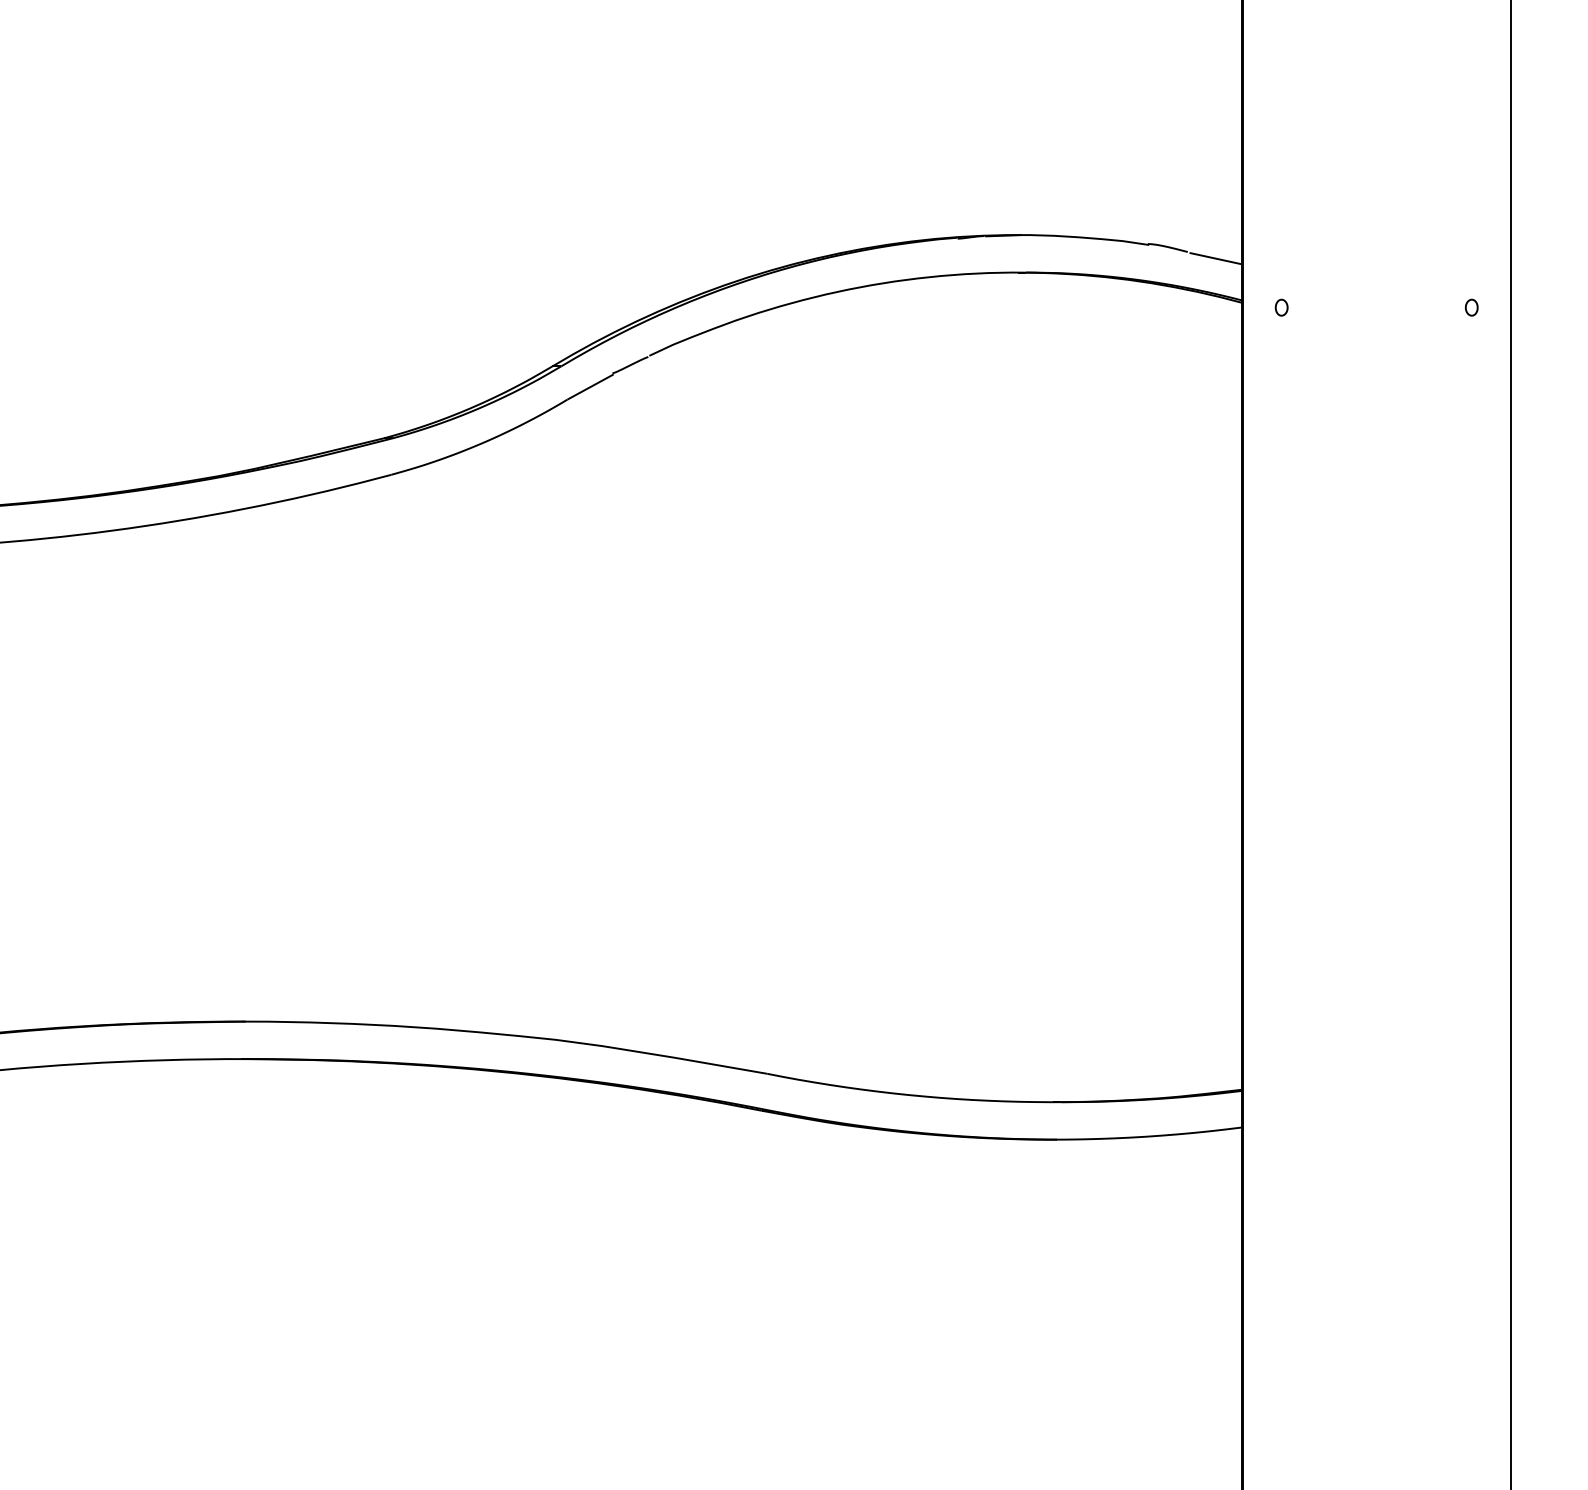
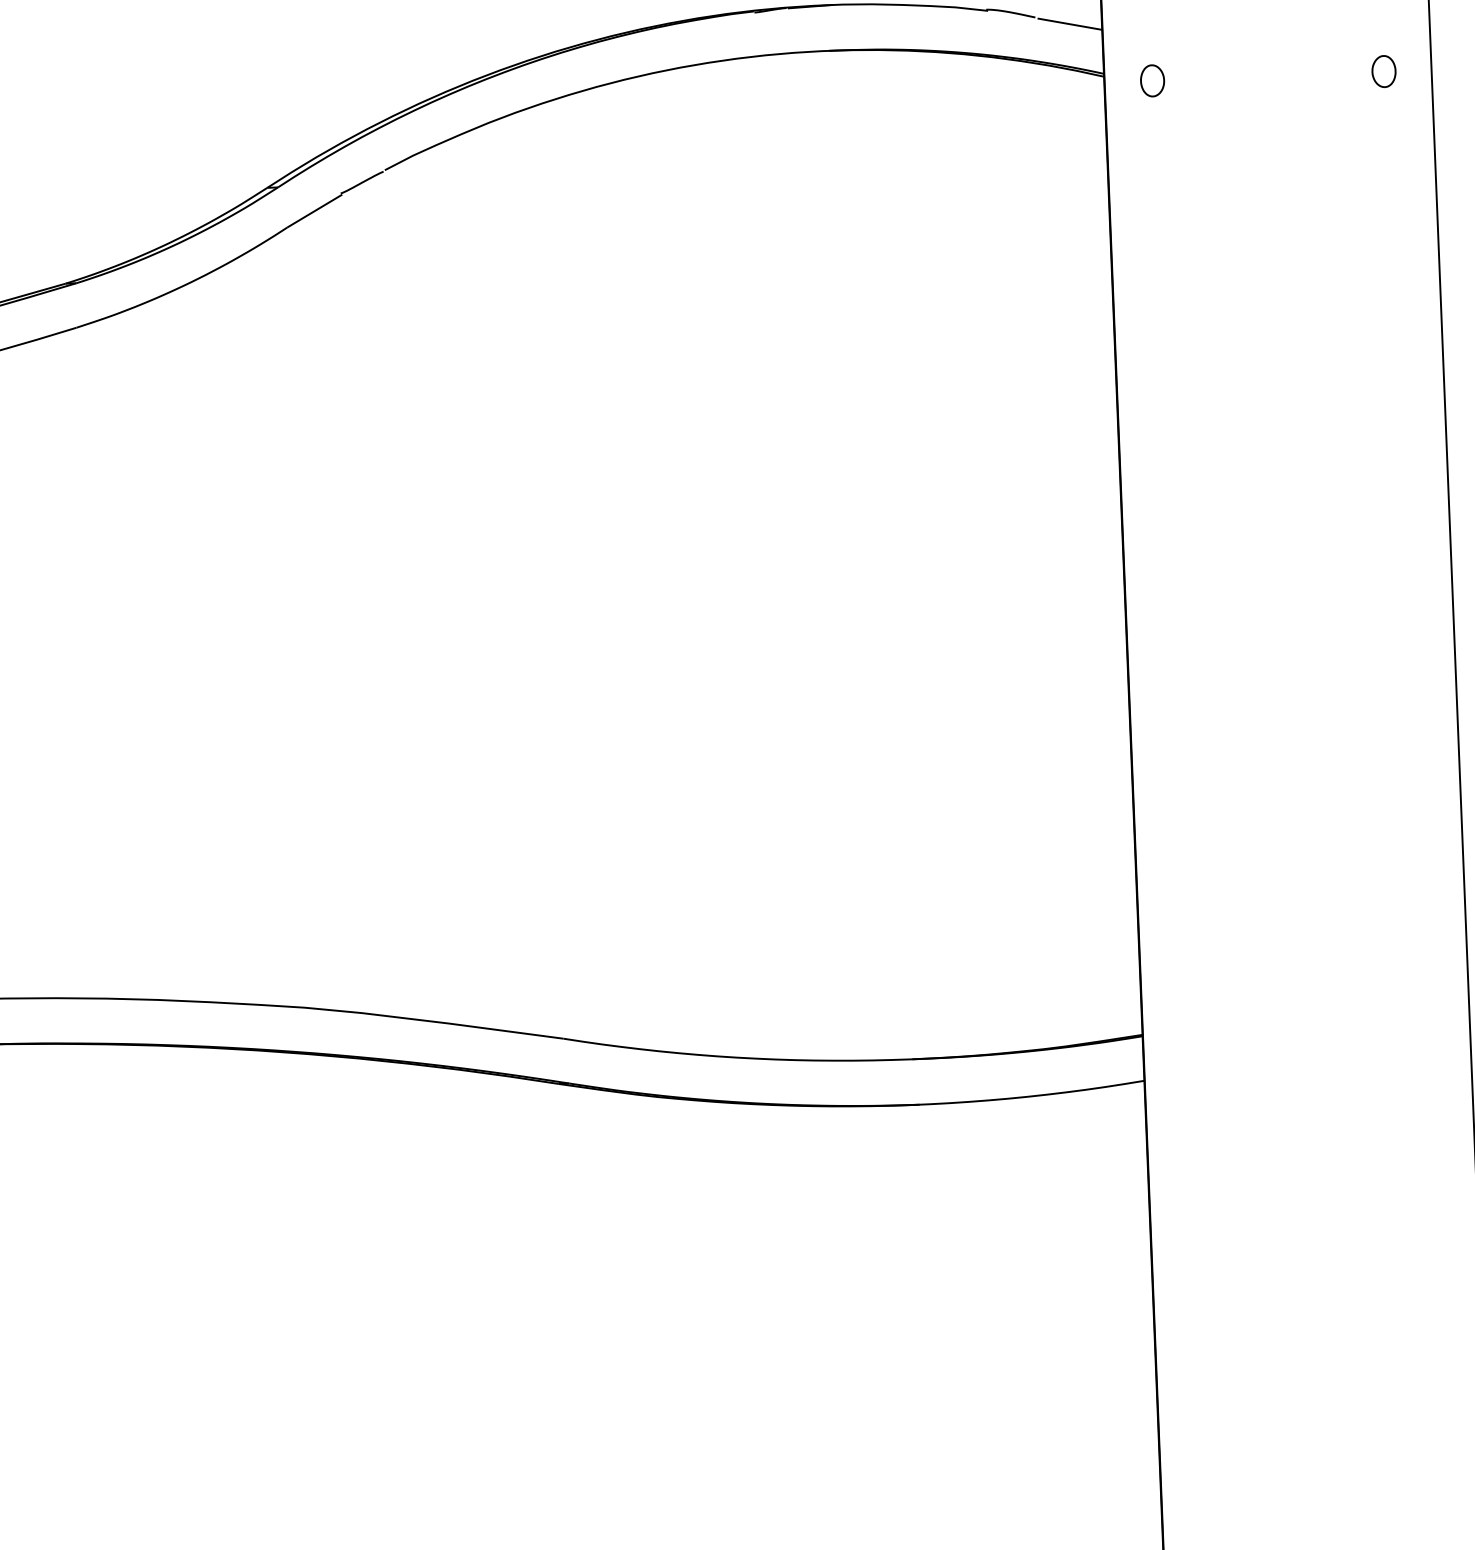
part: (1281, 307) -> (1152, 80), size x1.6
part: (1471, 307) -> (1383, 71), size x1.6

